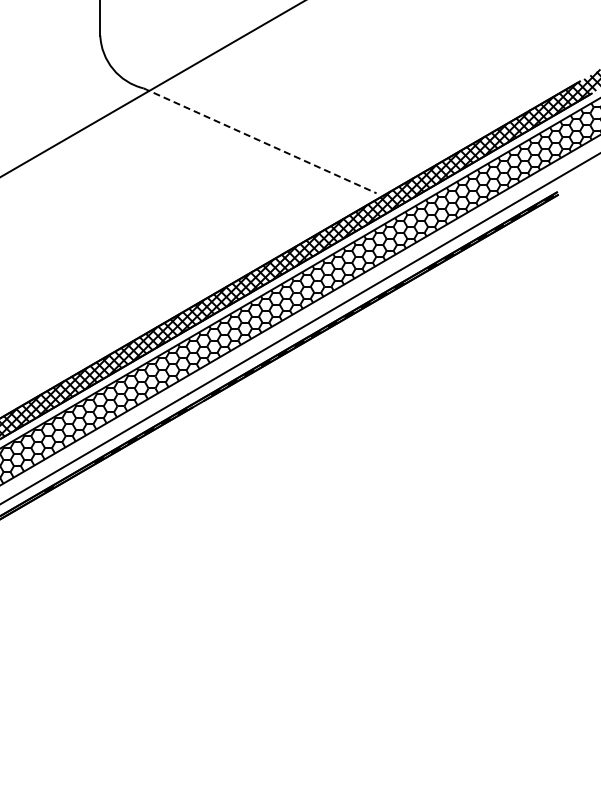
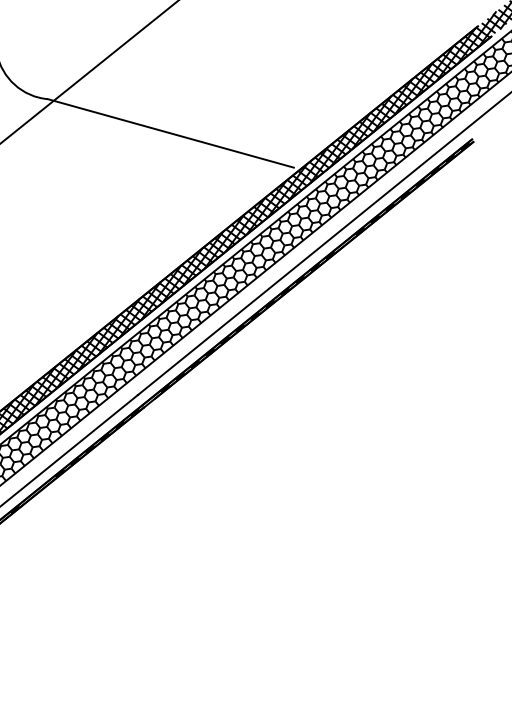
line: (260, 140) -> (171, 133), dashed -> solid

